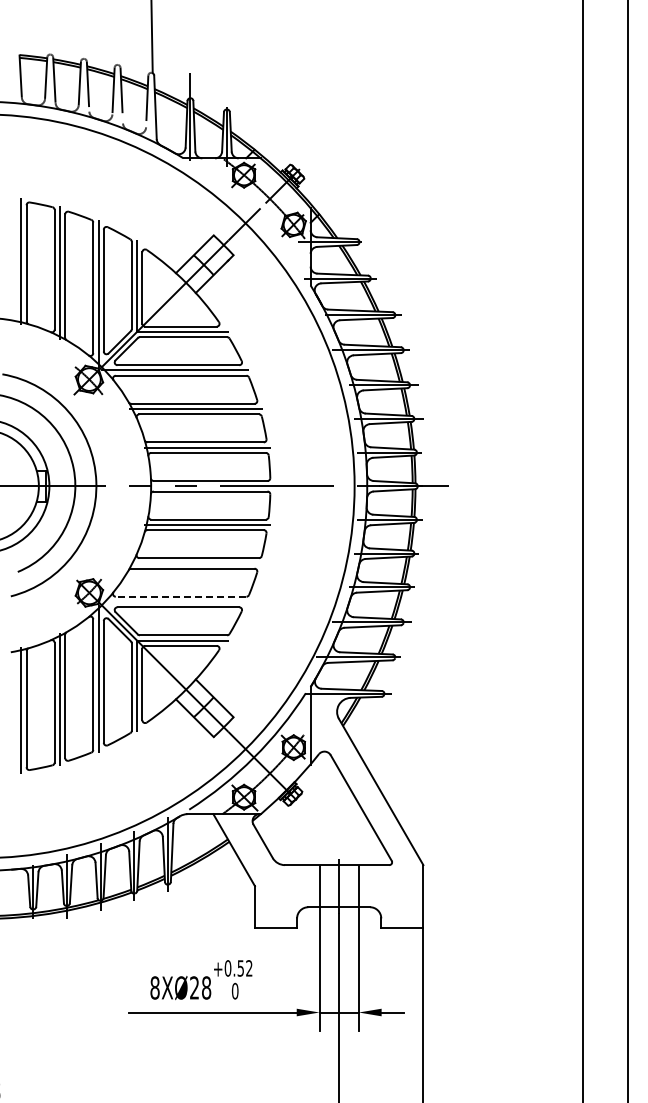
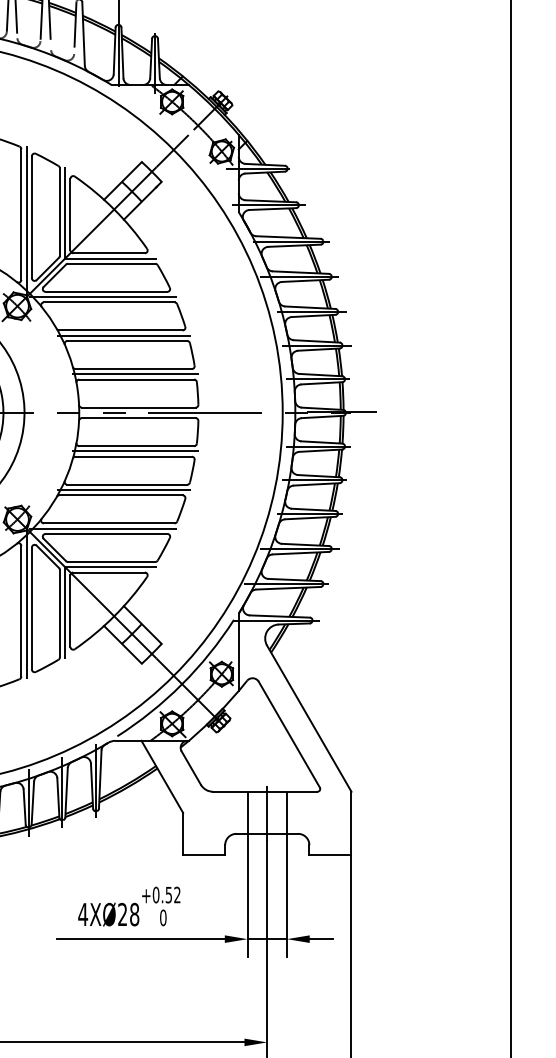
line: (195, 563) -> (123, 490), added
line: (180, 596) -> (108, 523), dashed -> solid
line: (175, 602) -> (103, 529), added
text: (154, 987) -> (82, 914), 8XØ28 -> 4XØ28

